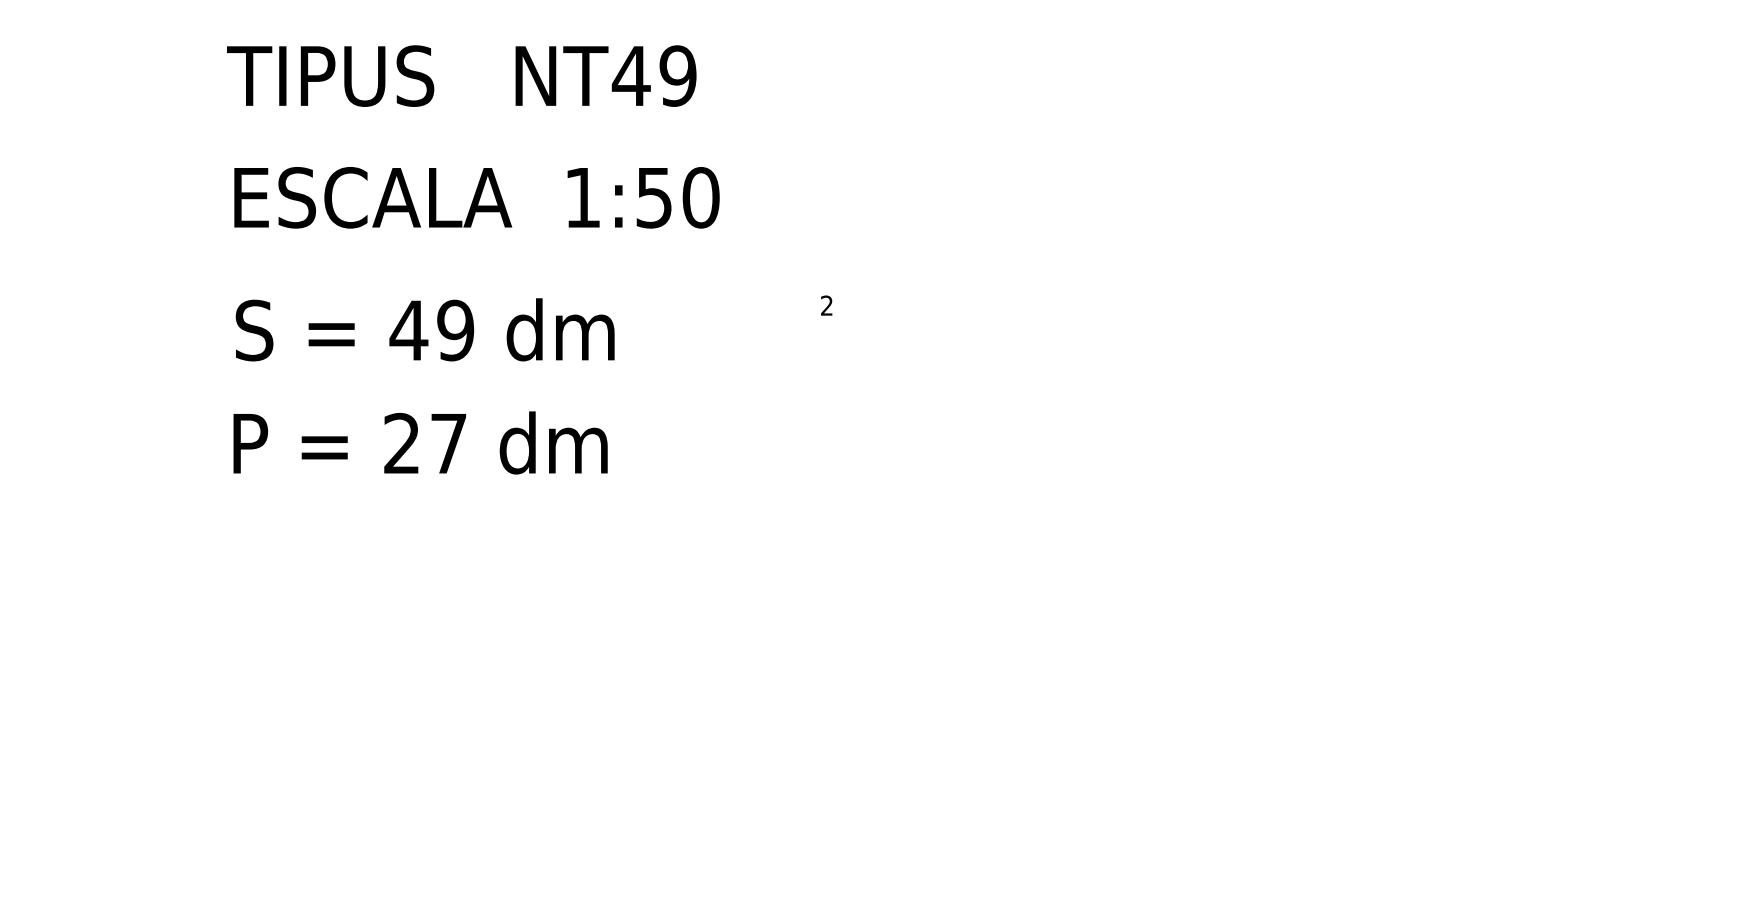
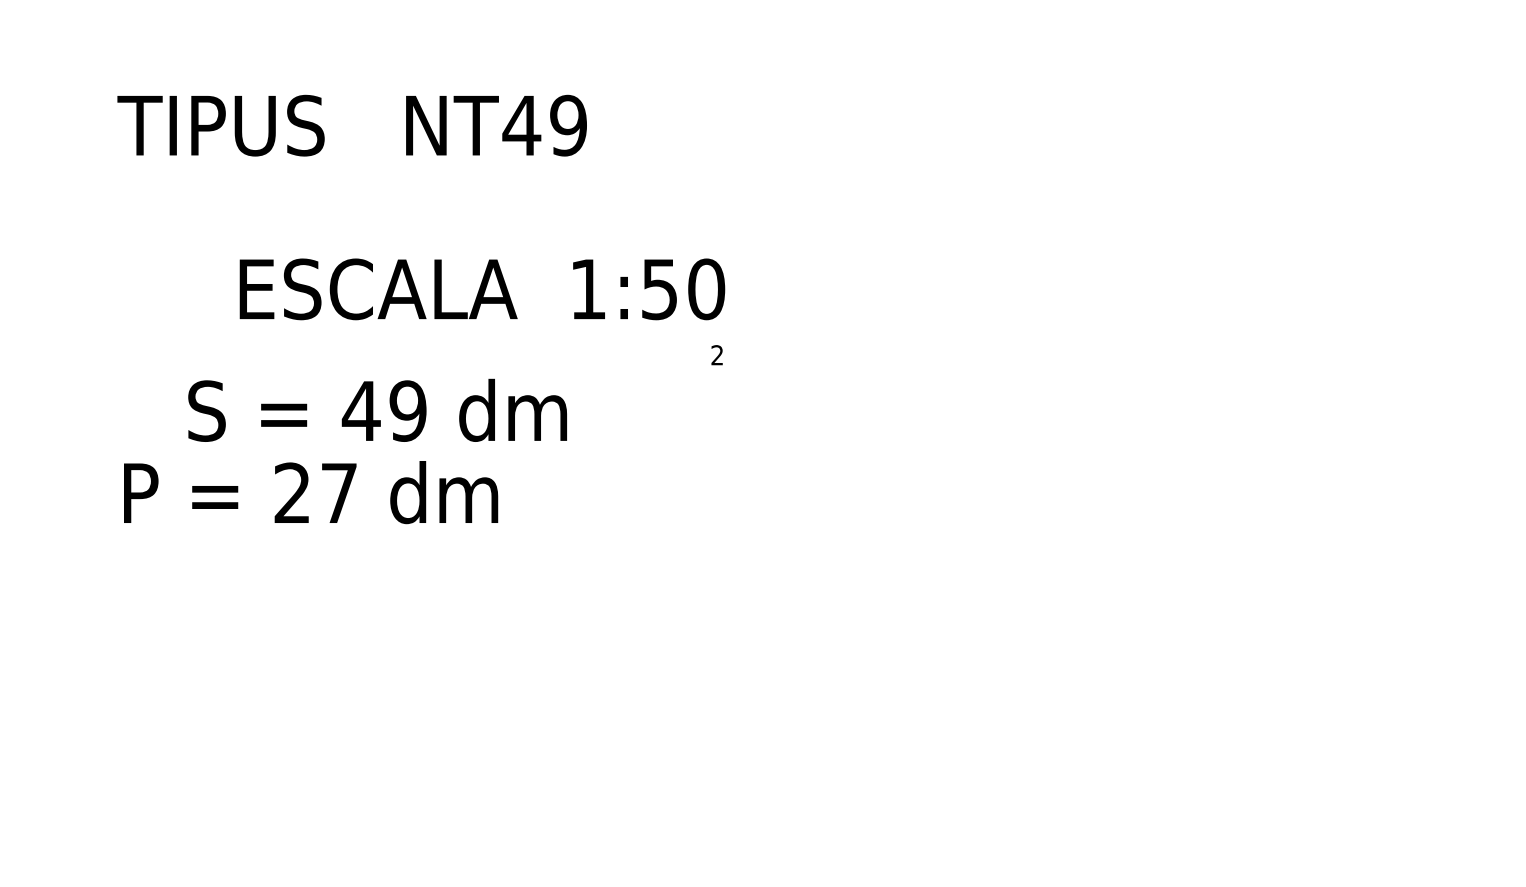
text: (476, 197) -> (481, 289), moved
text: (424, 329) -> (376, 410), moved

